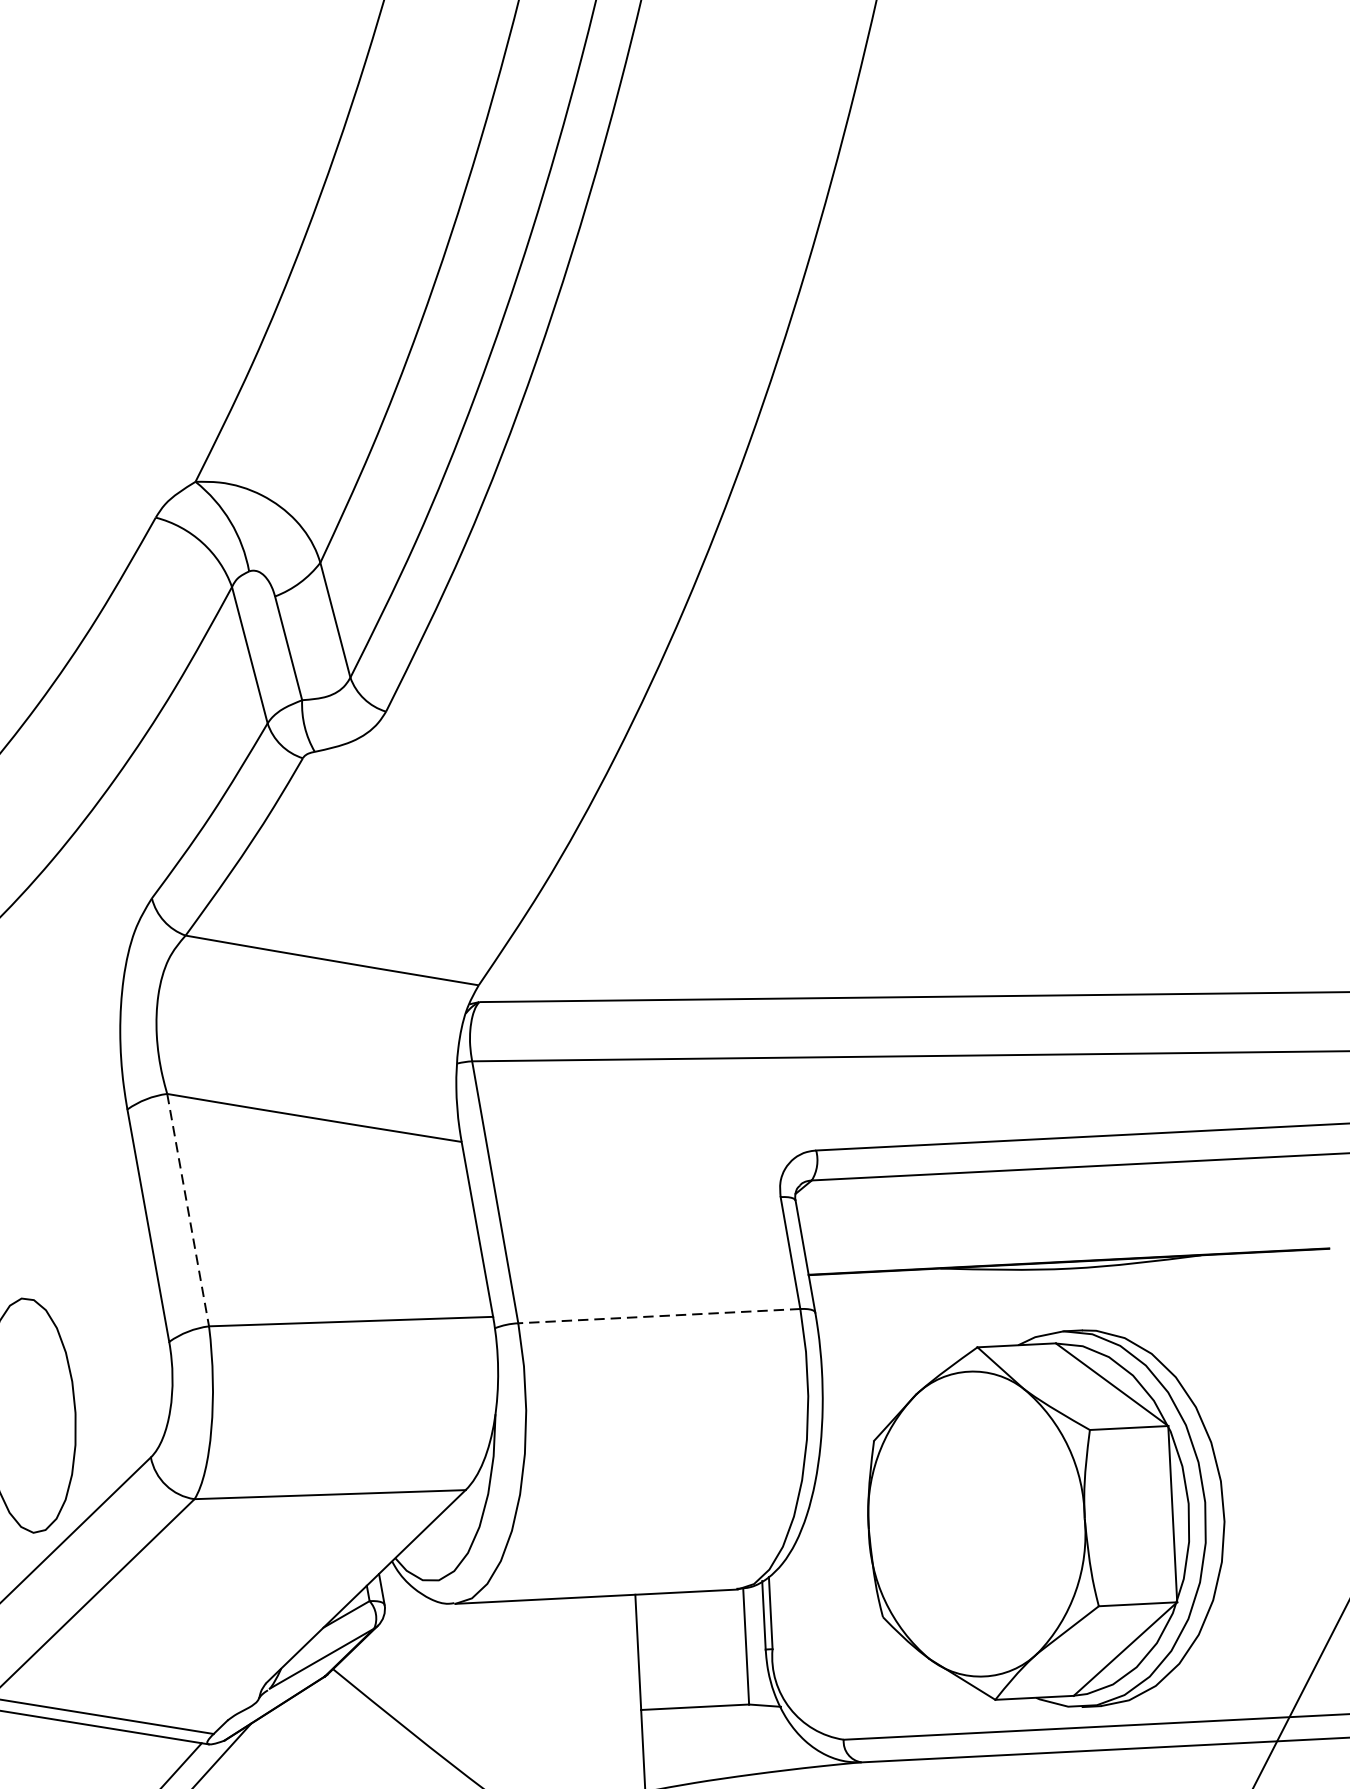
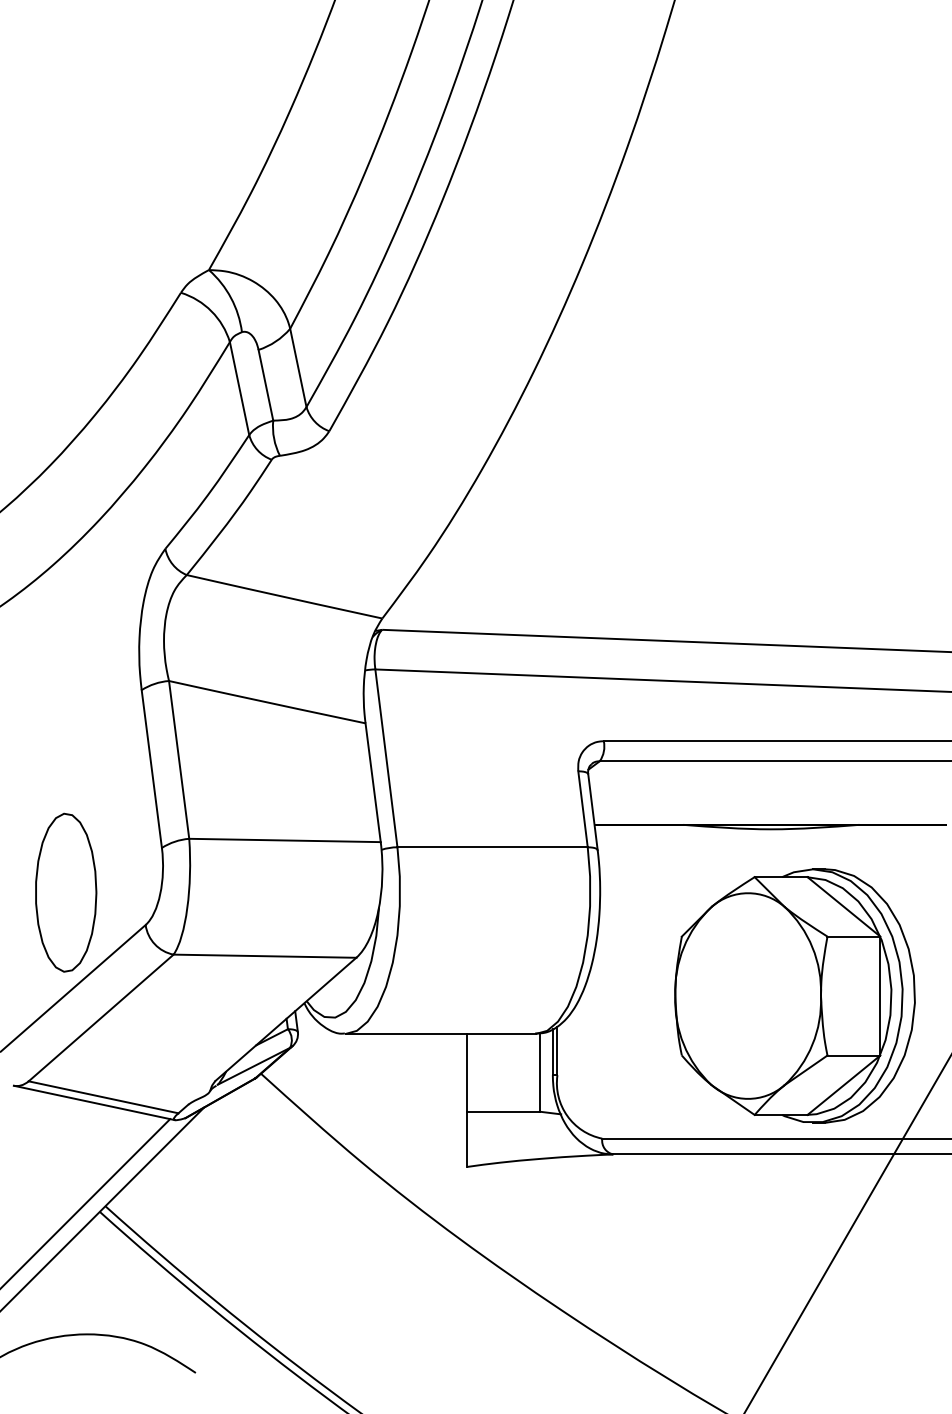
line: (188, 1209) -> (179, 759), dashed -> solid
line: (659, 1316) -> (492, 847), dashed -> solid
part: (1045, 1519) -> (794, 995), moved

